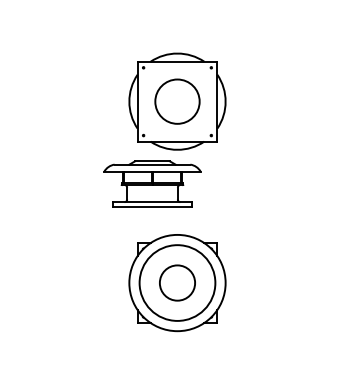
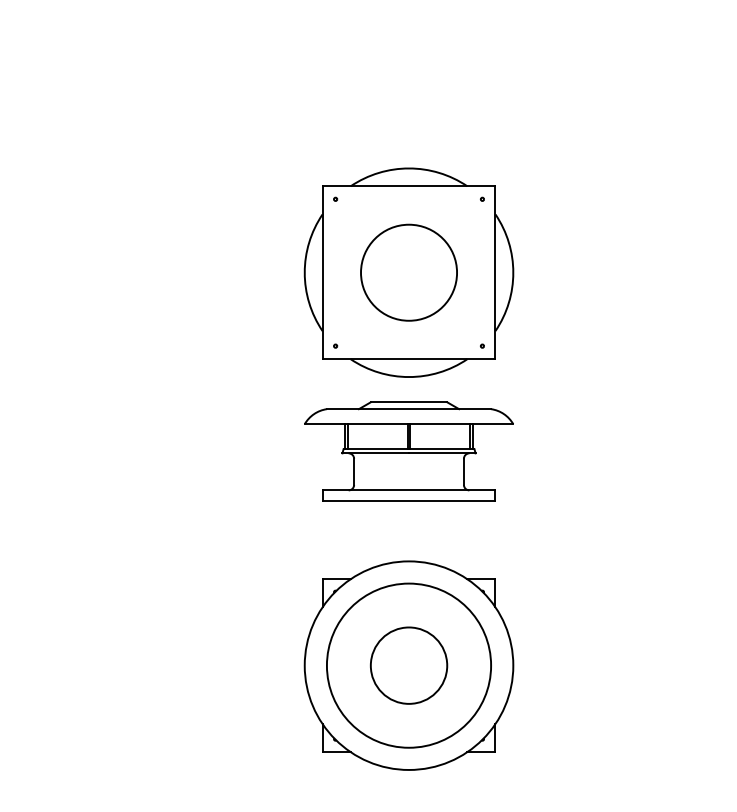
part: (152, 183) -> (409, 450), moved

